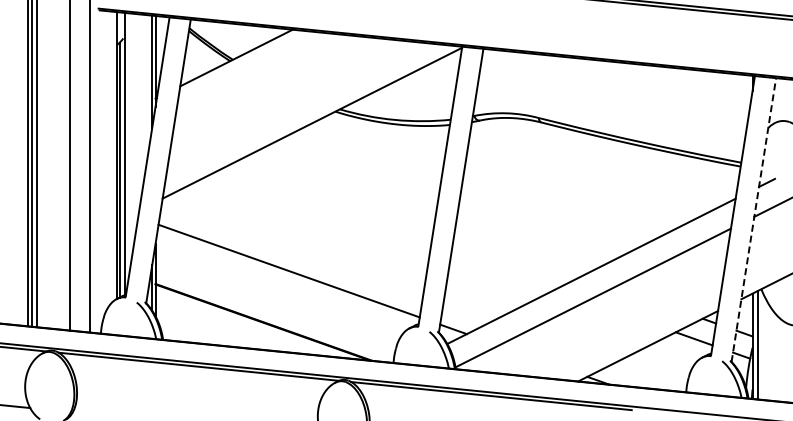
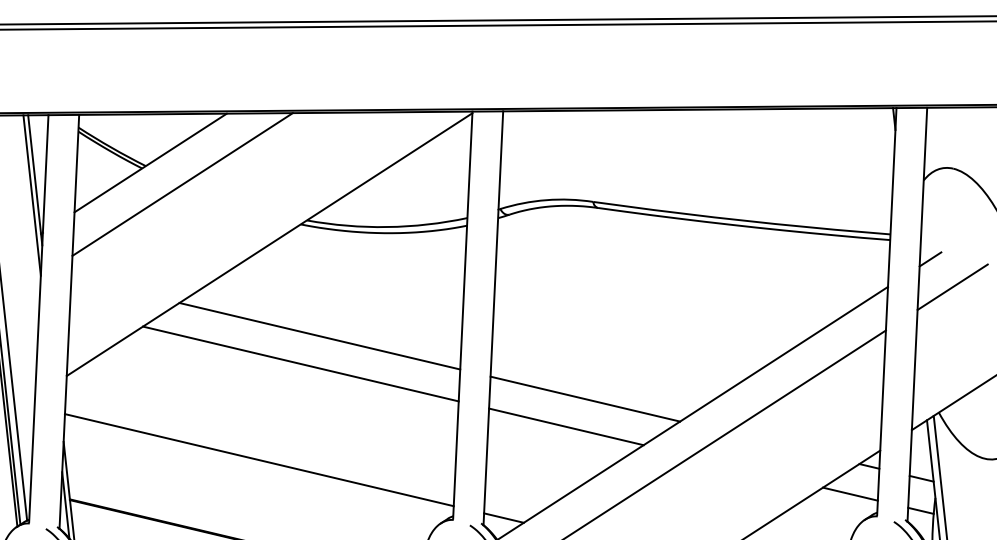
line: (256, 75) -> (182, 184), added
line: (339, 189) -> (318, 335), added
line: (324, 207) -> (300, 363), added
line: (753, 220) -> (916, 315), dashed -> solid
line: (518, 253) -> (585, 399), added
line: (503, 270) -> (566, 425), added

